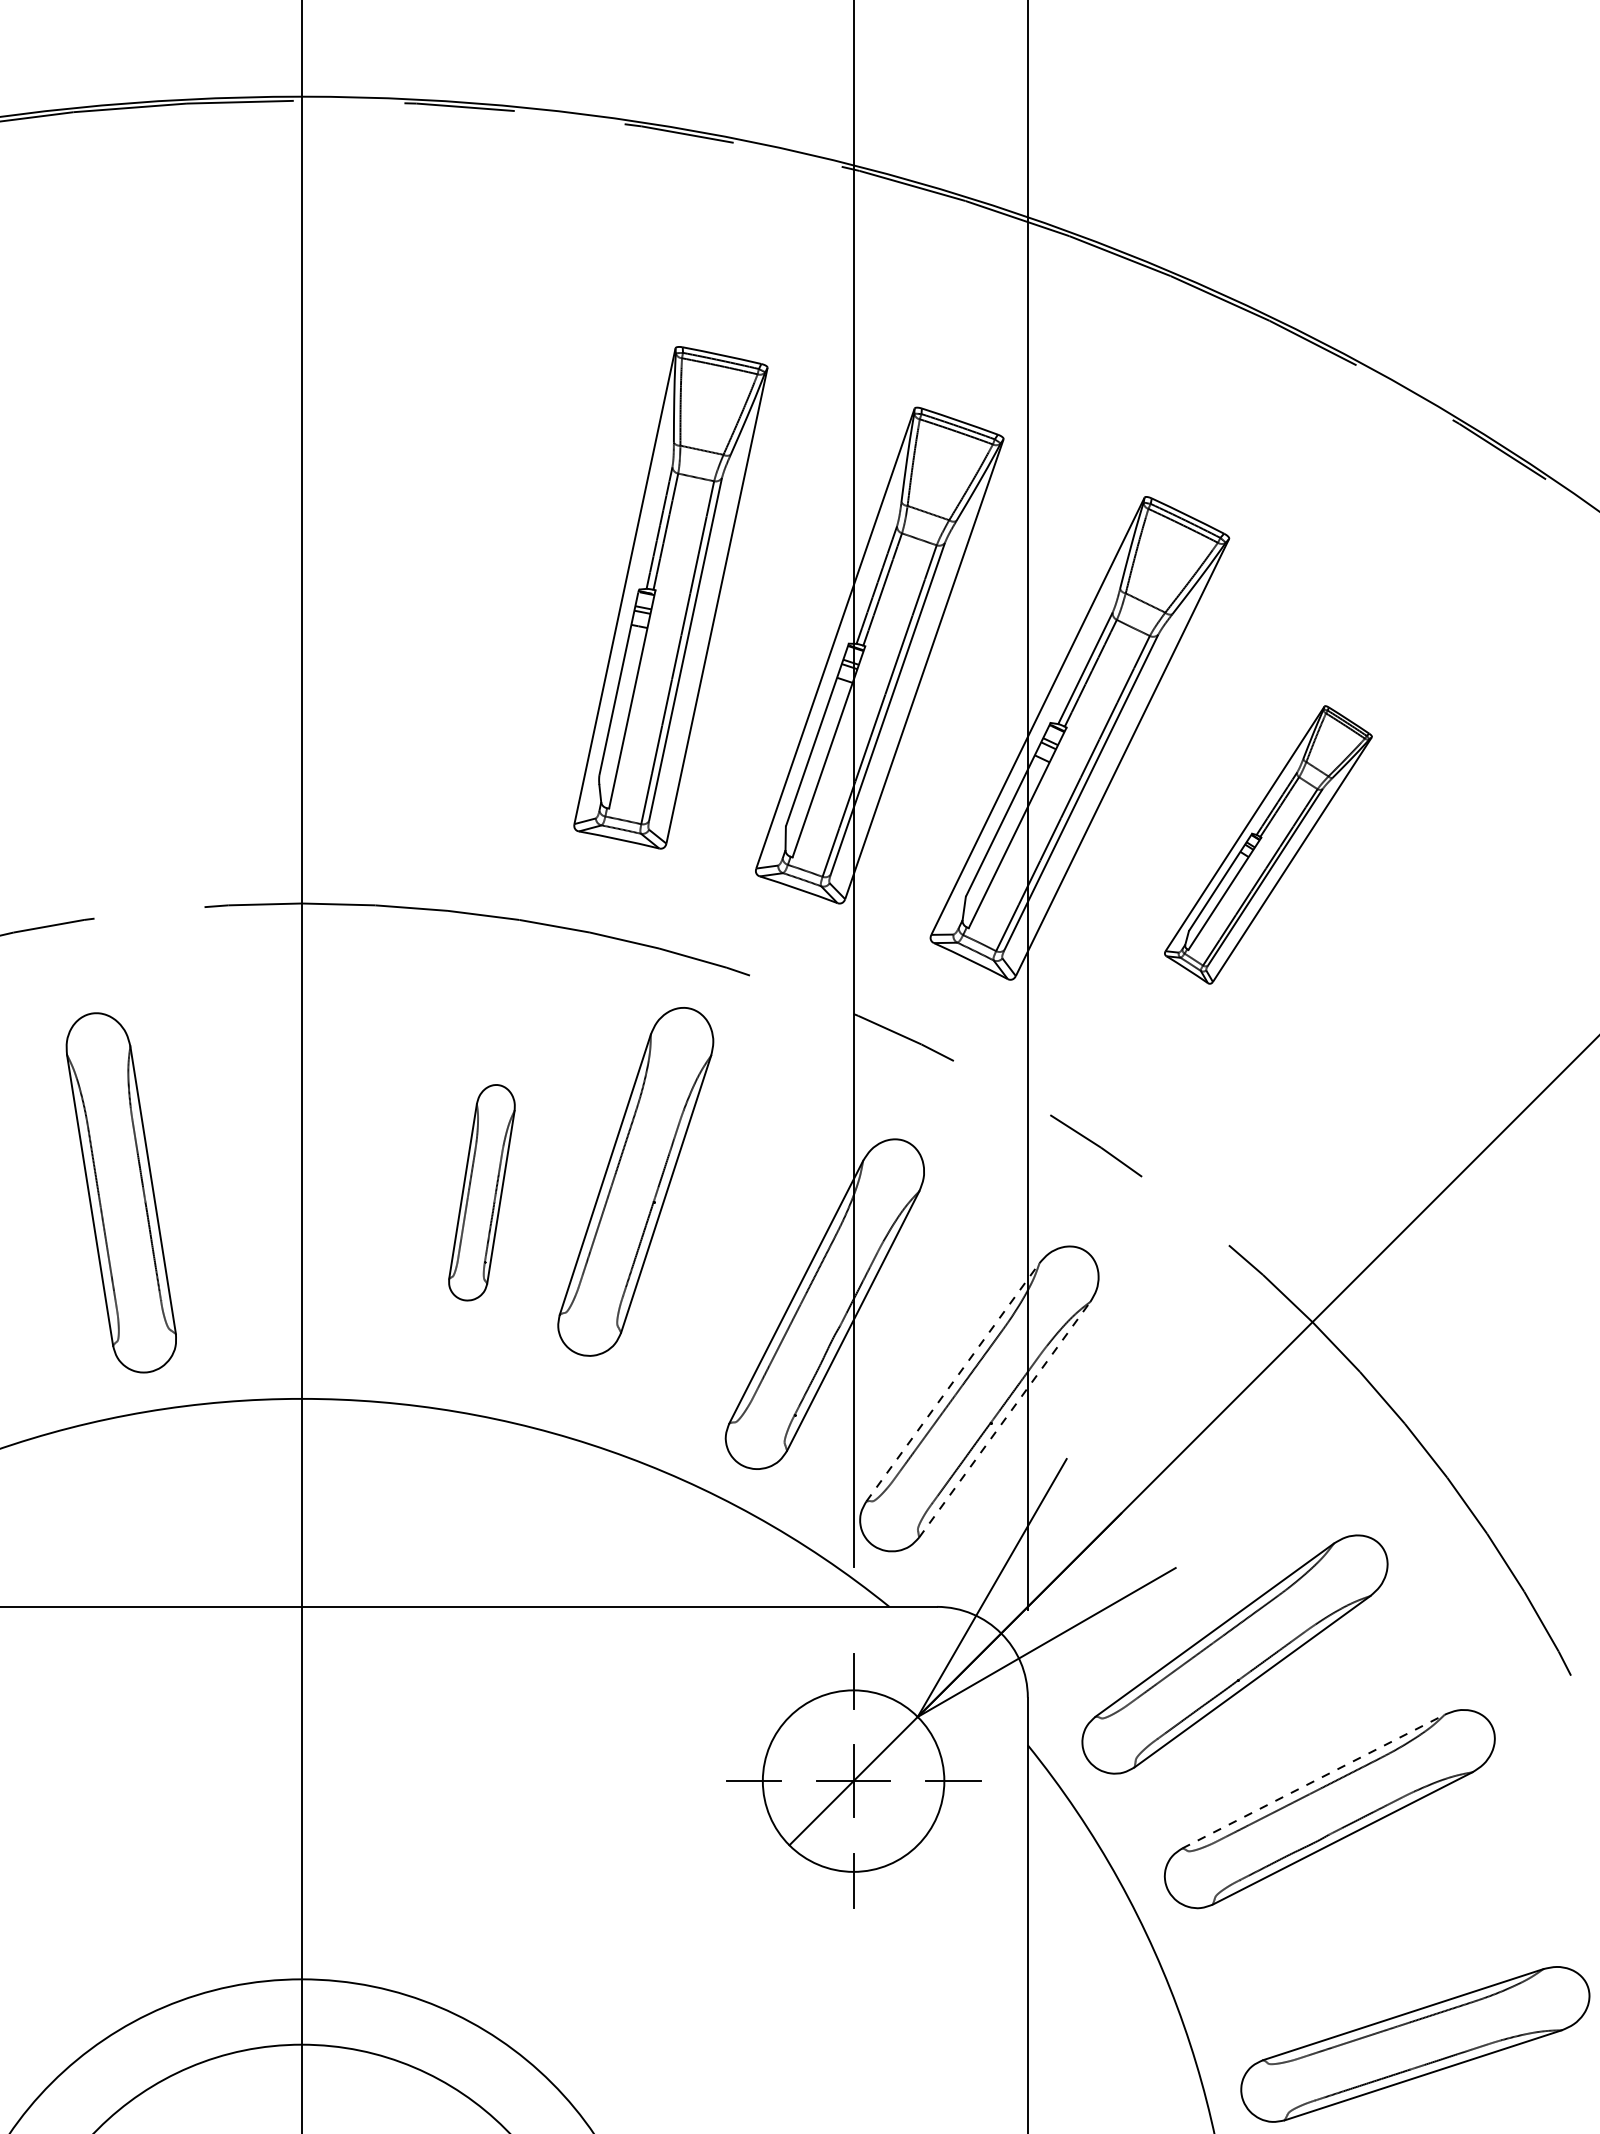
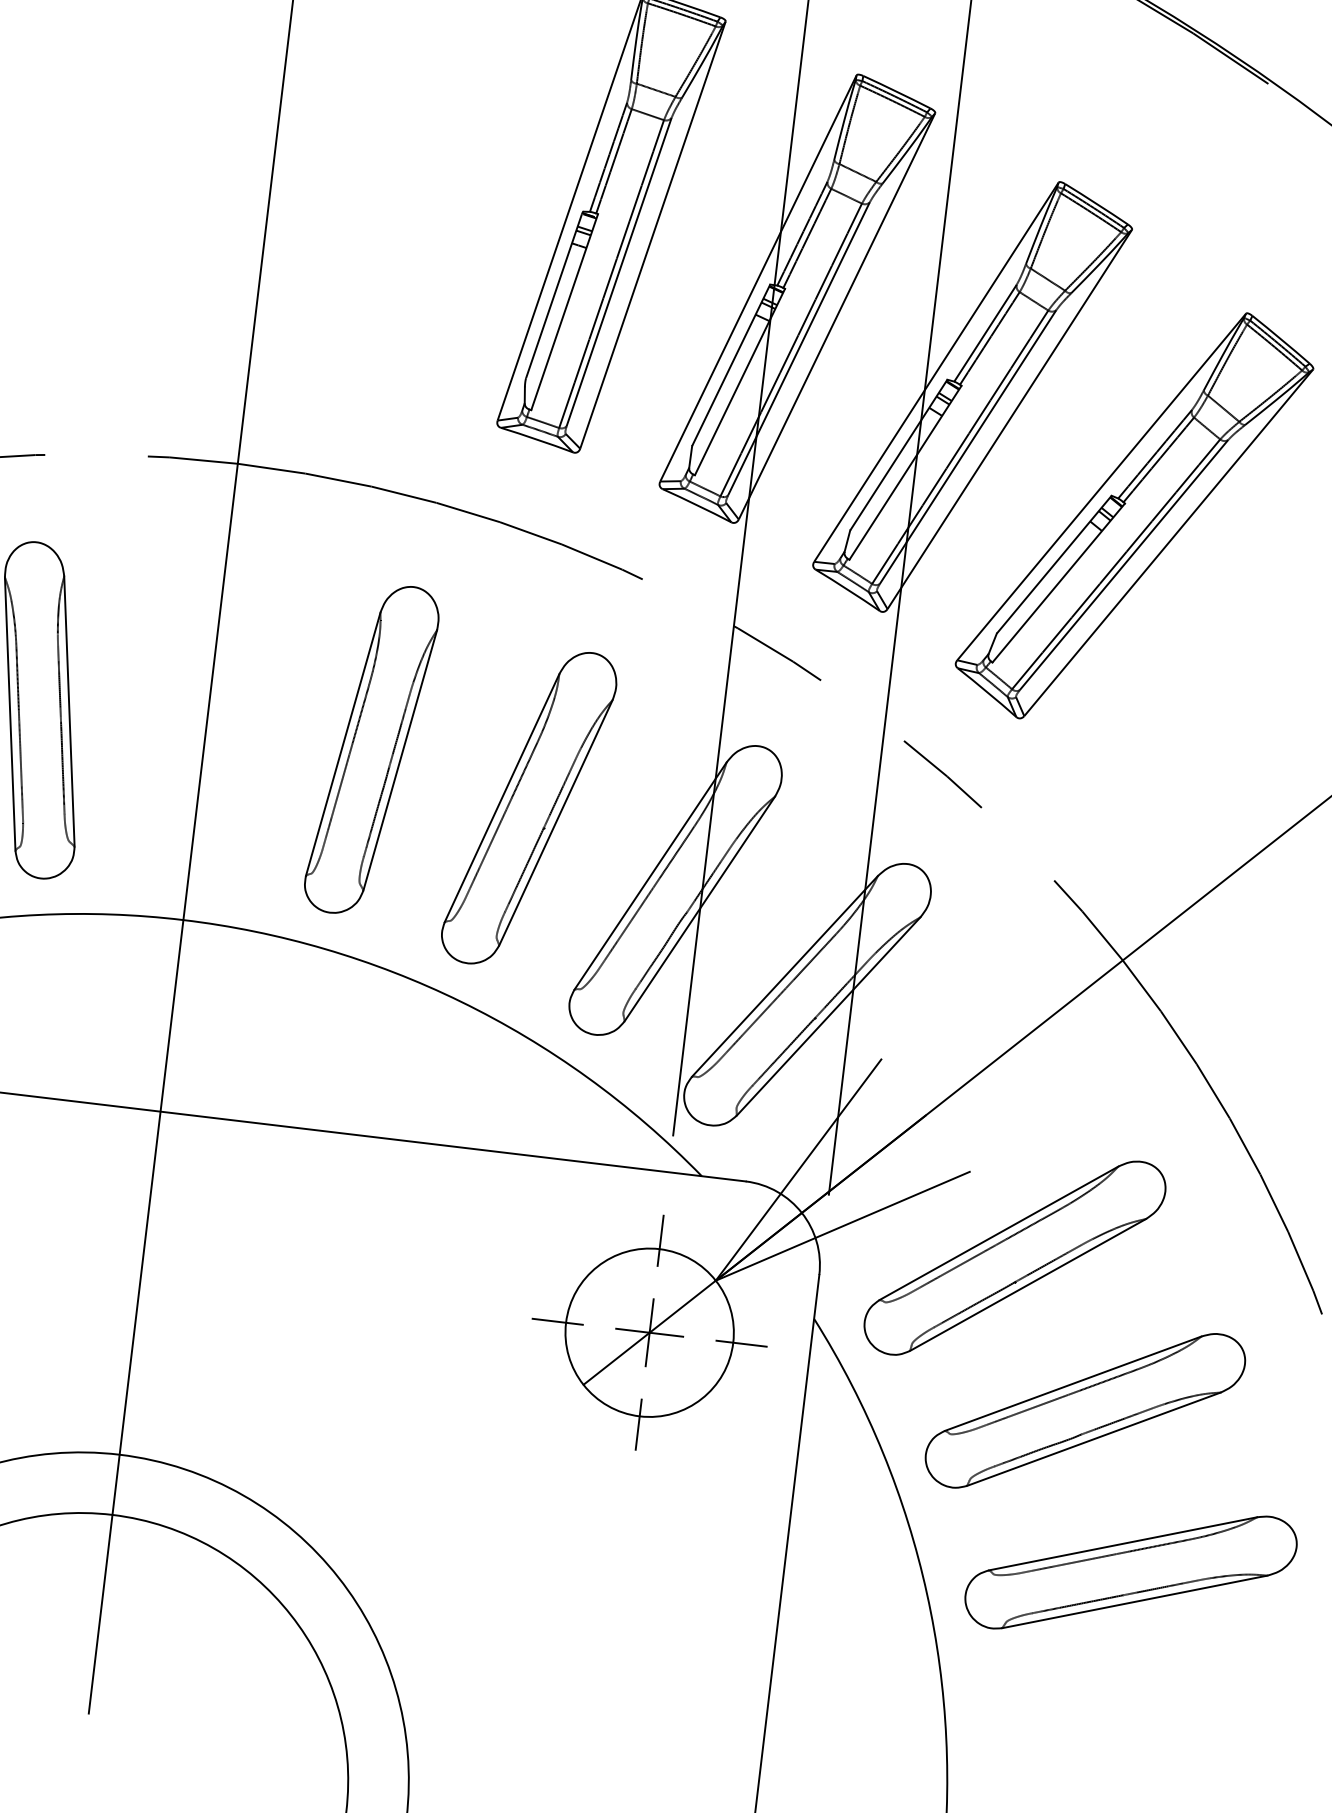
part: (1268, 844) -> (1134, 515), size x1.67
part: (635, 1181) -> (529, 807), moved
part: (481, 1192) -> (371, 749), size x1.67
line: (953, 1381) -> (785, 975), dashed -> solid
line: (1004, 1419) -> (828, 1016), dashed -> solid
line: (1313, 1781) -> (1073, 1383), dashed -> solid
part: (1415, 2044) -> (1131, 1572), moved

